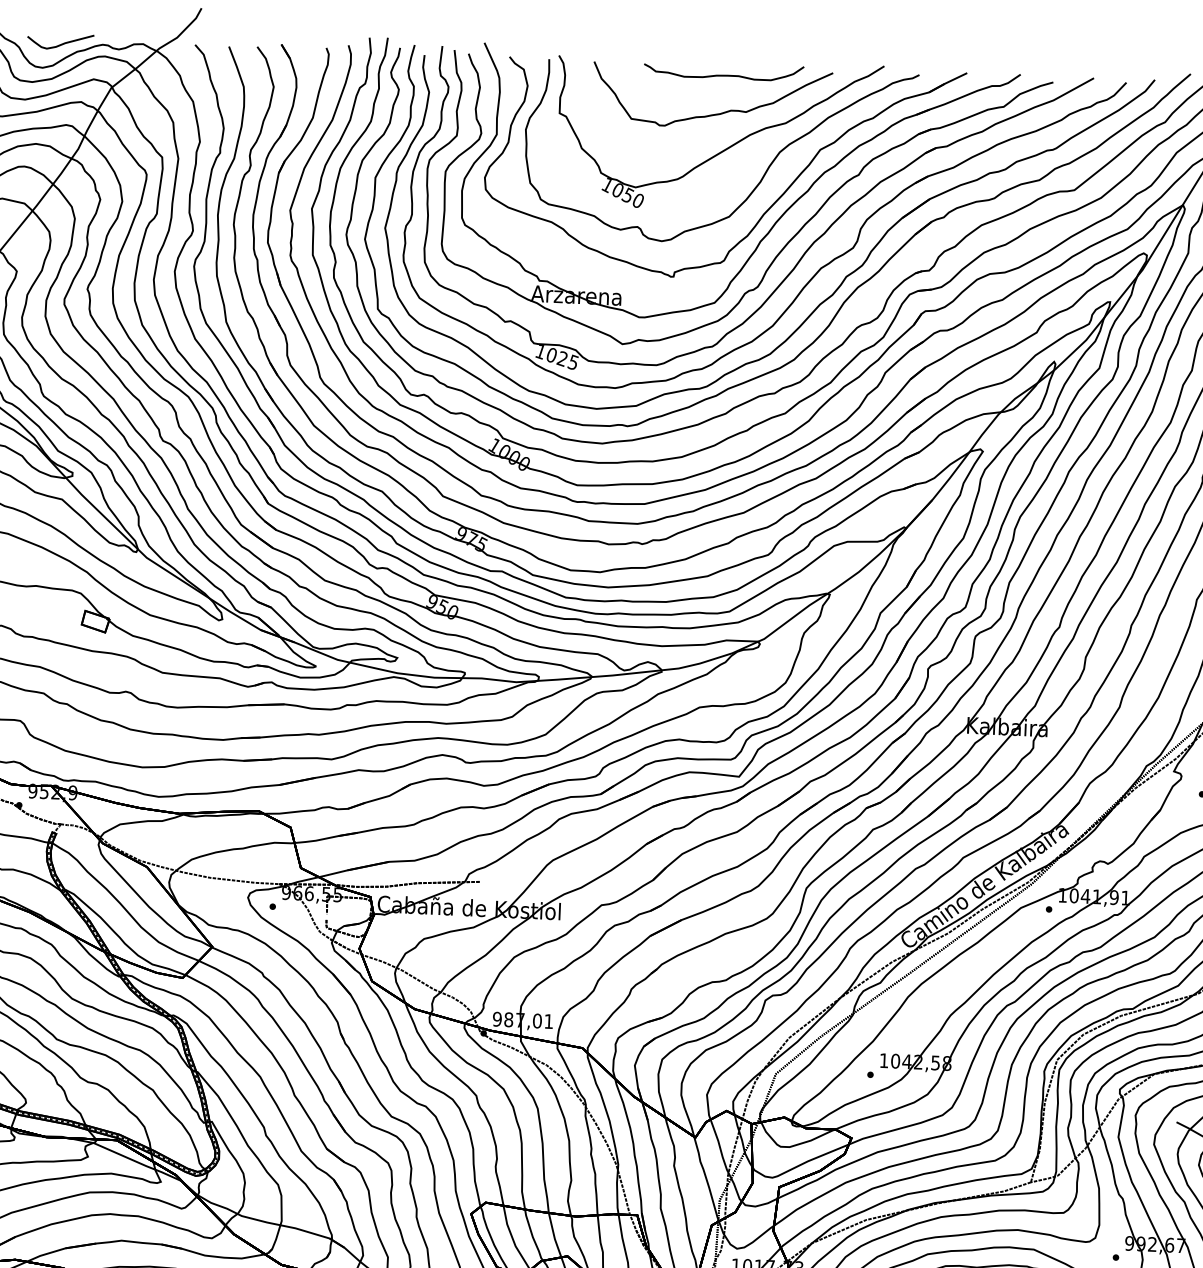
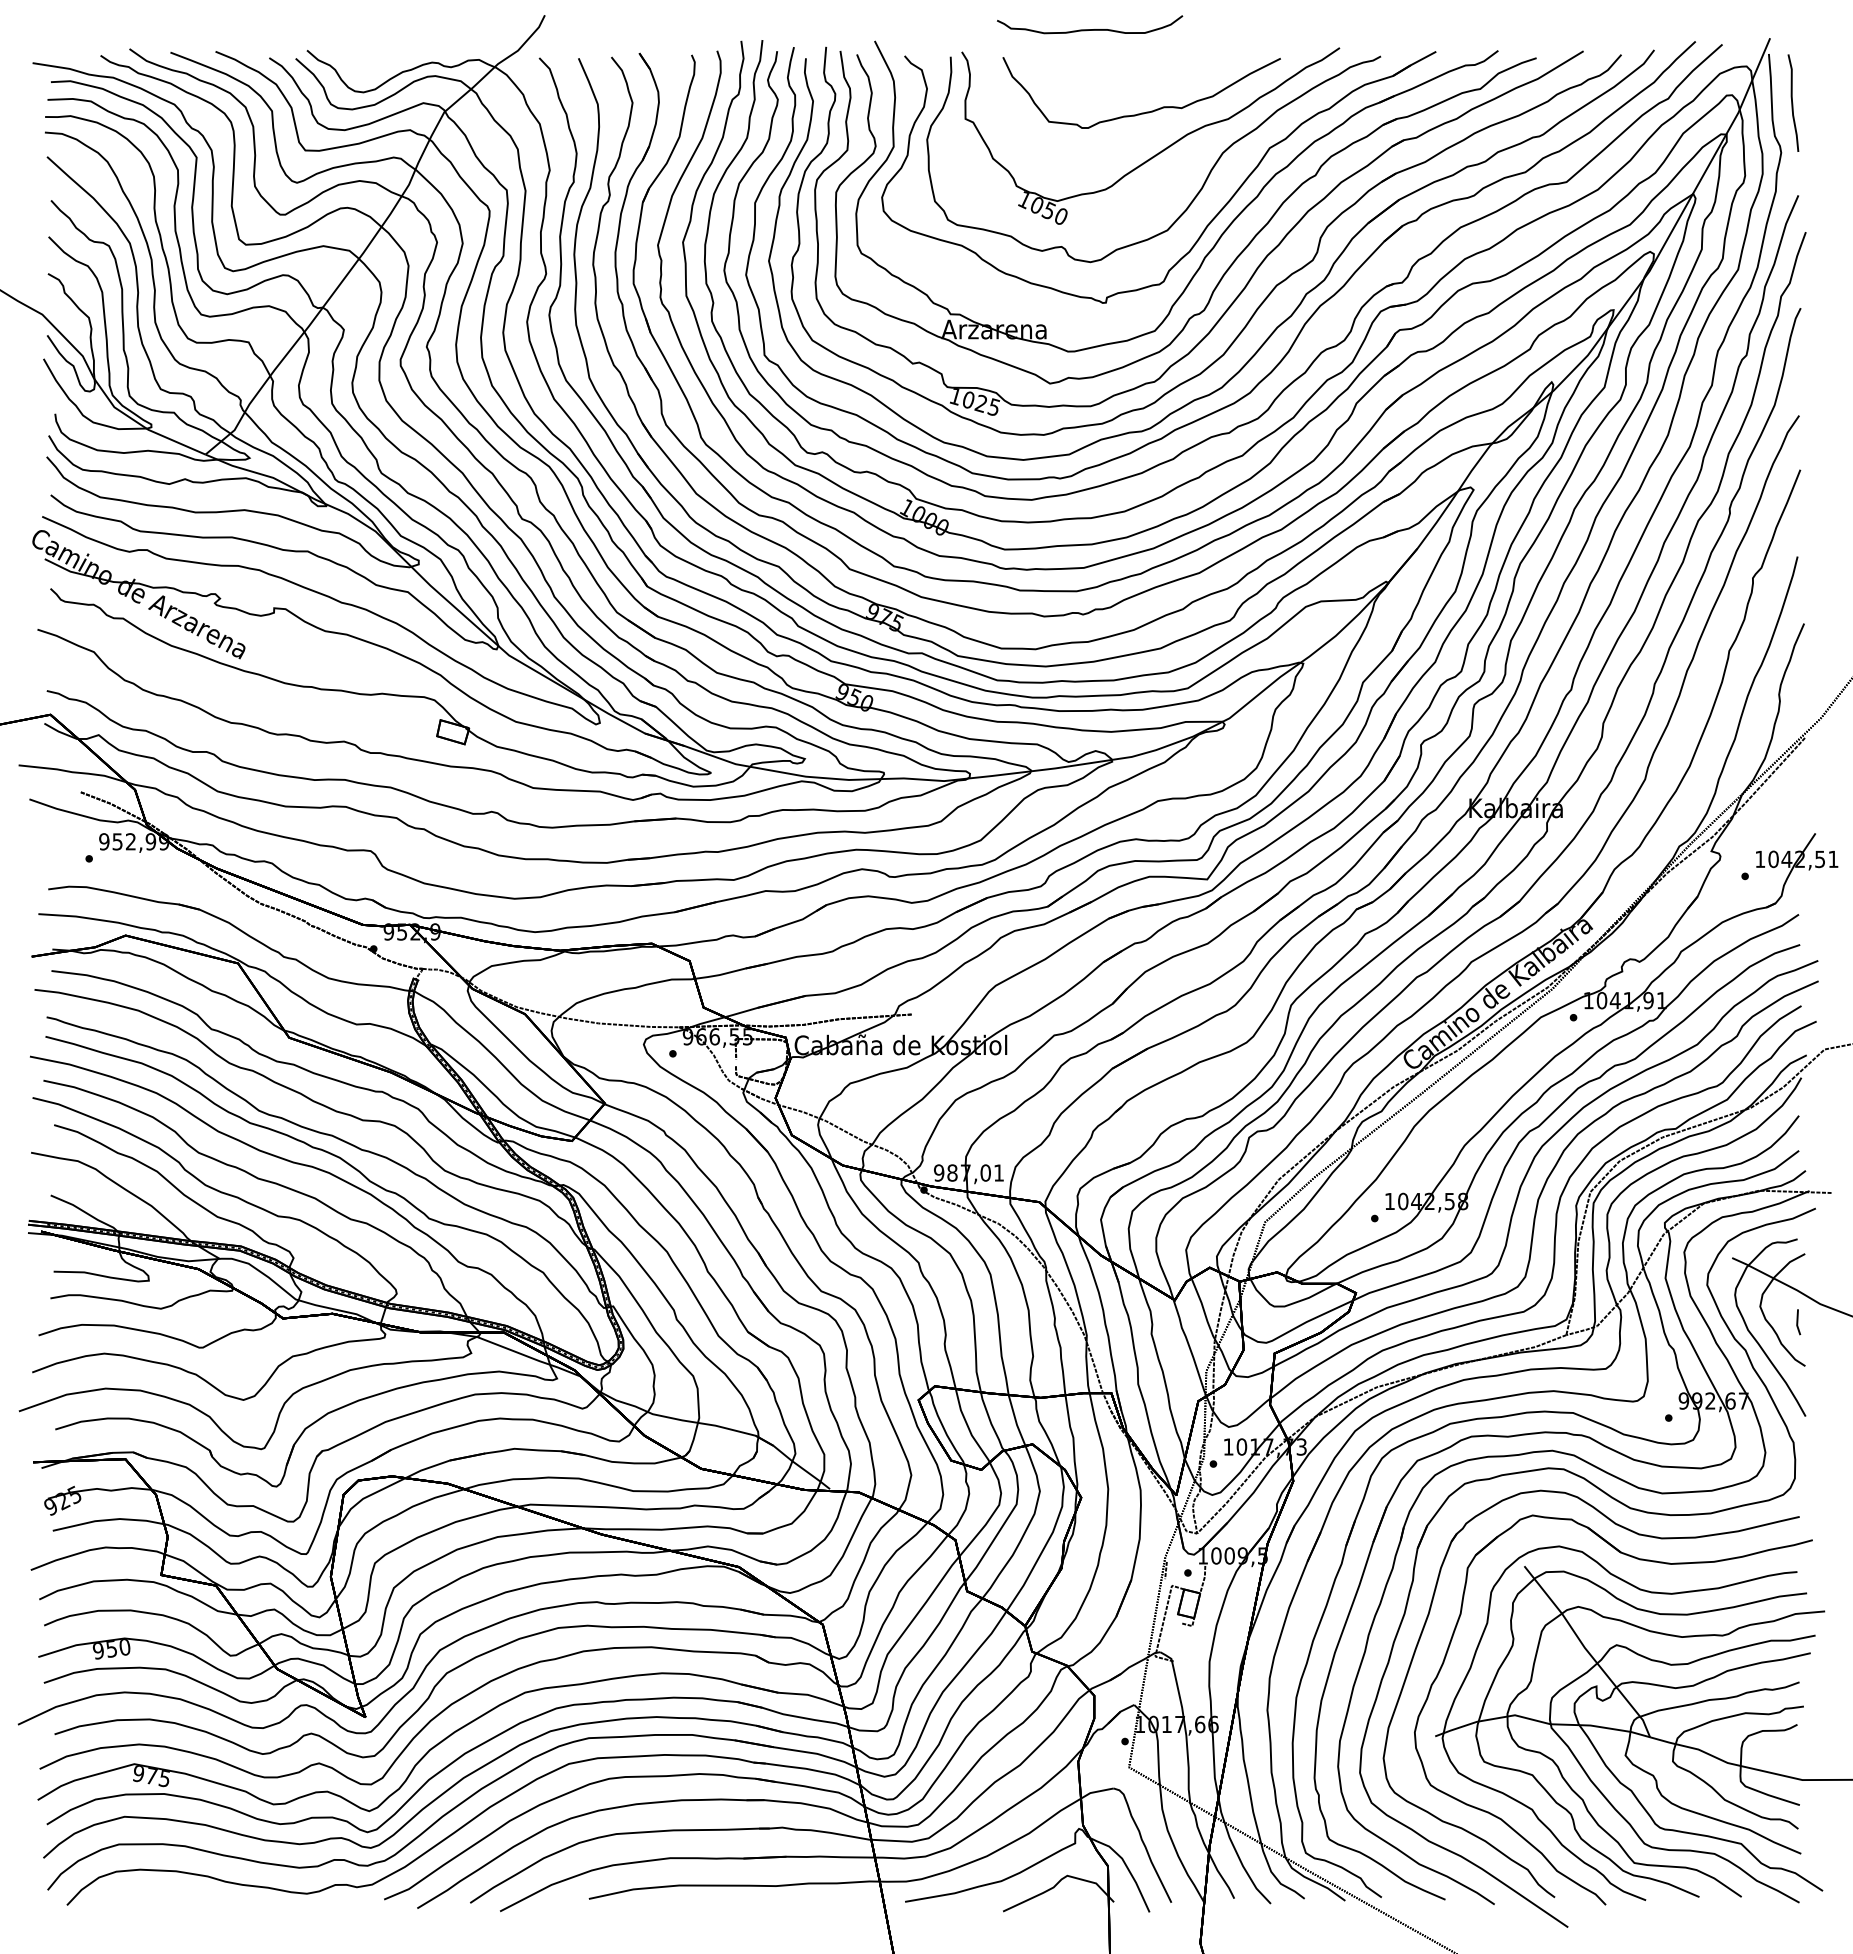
curve: (61, 43) -> (384, 63), removed
curve: (724, 75) -> (1090, 29), moved

